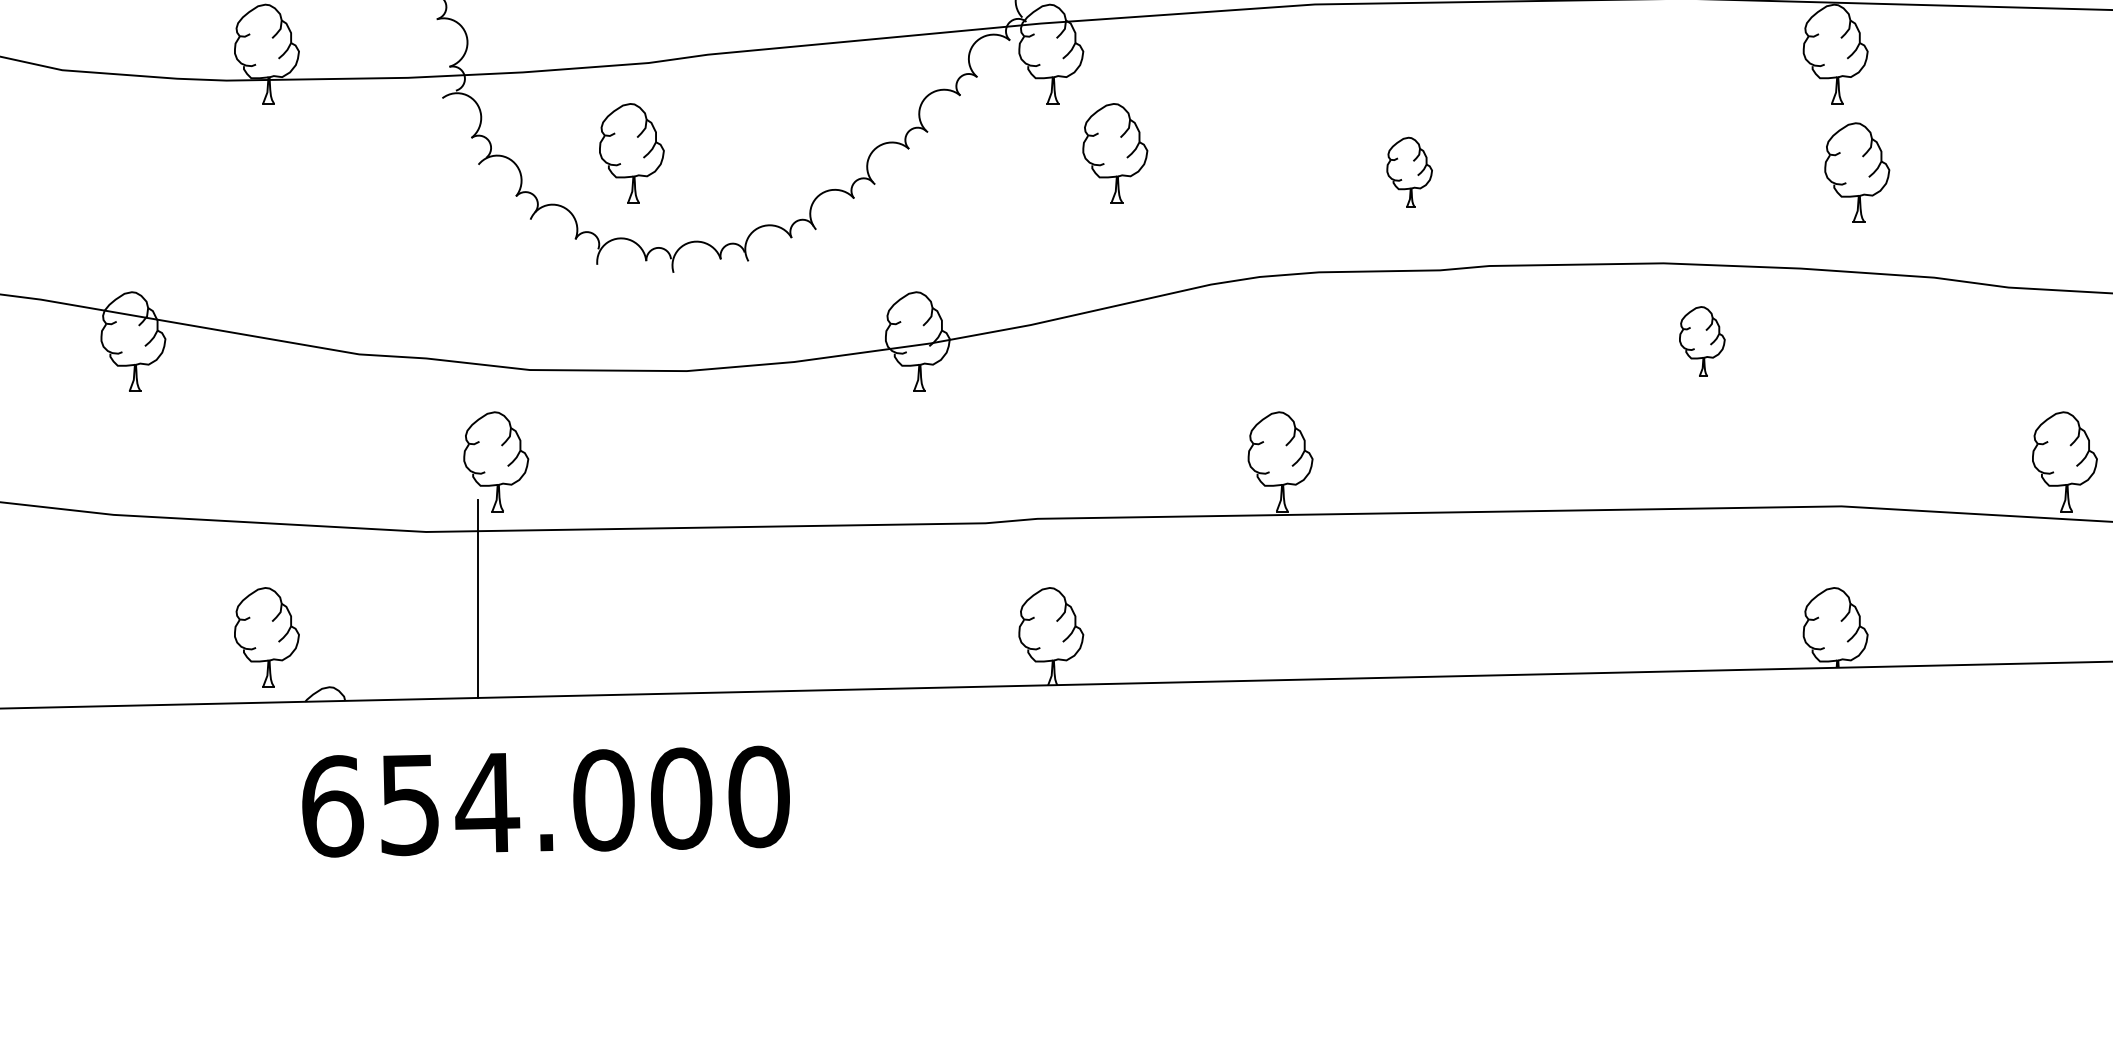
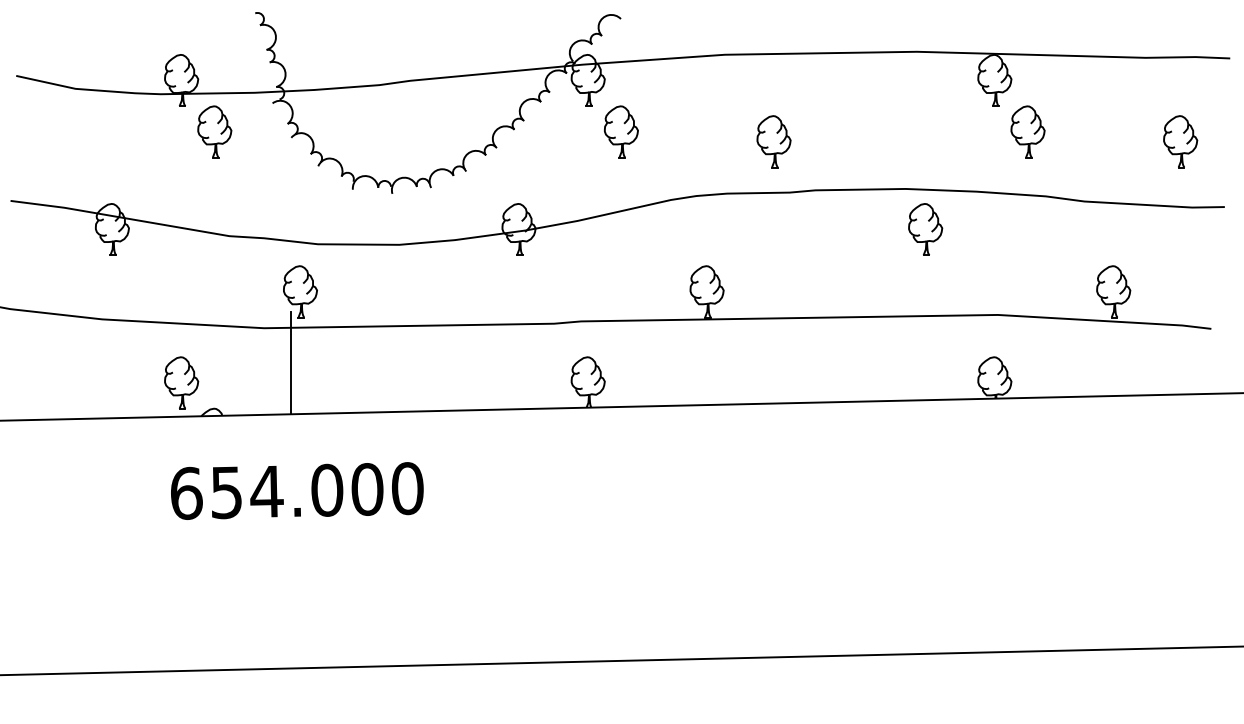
part: (631, 152) -> (214, 131), moved
part: (1408, 171) -> (773, 141), size x1.43
part: (1856, 171) -> (1027, 131), moved
part: (1701, 341) -> (925, 229), size x1.43
text: (546, 800) -> (297, 490), moved

